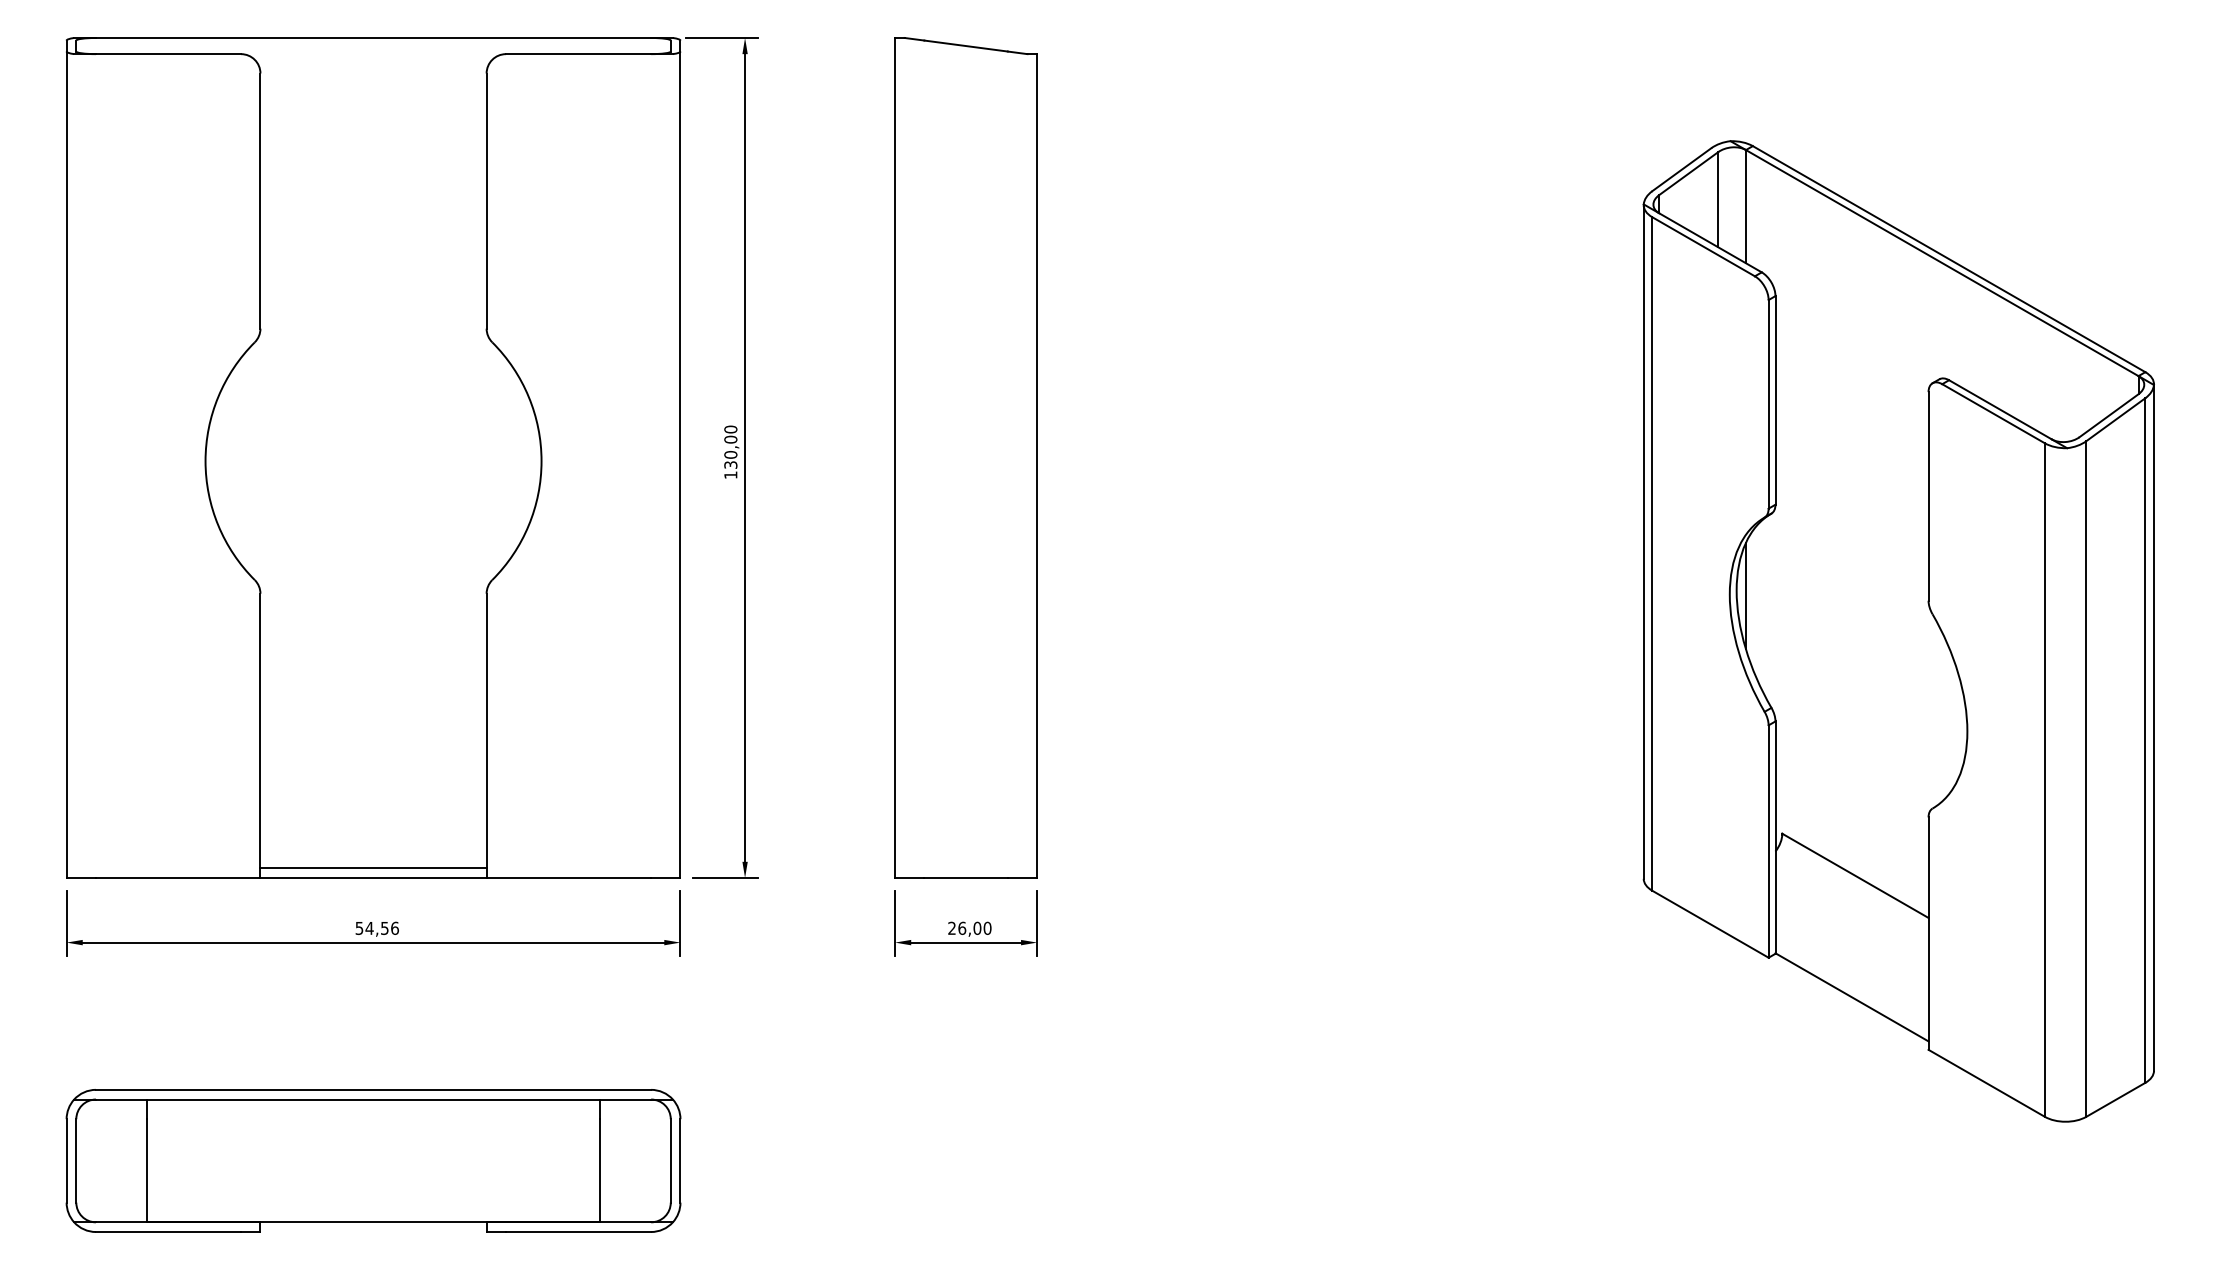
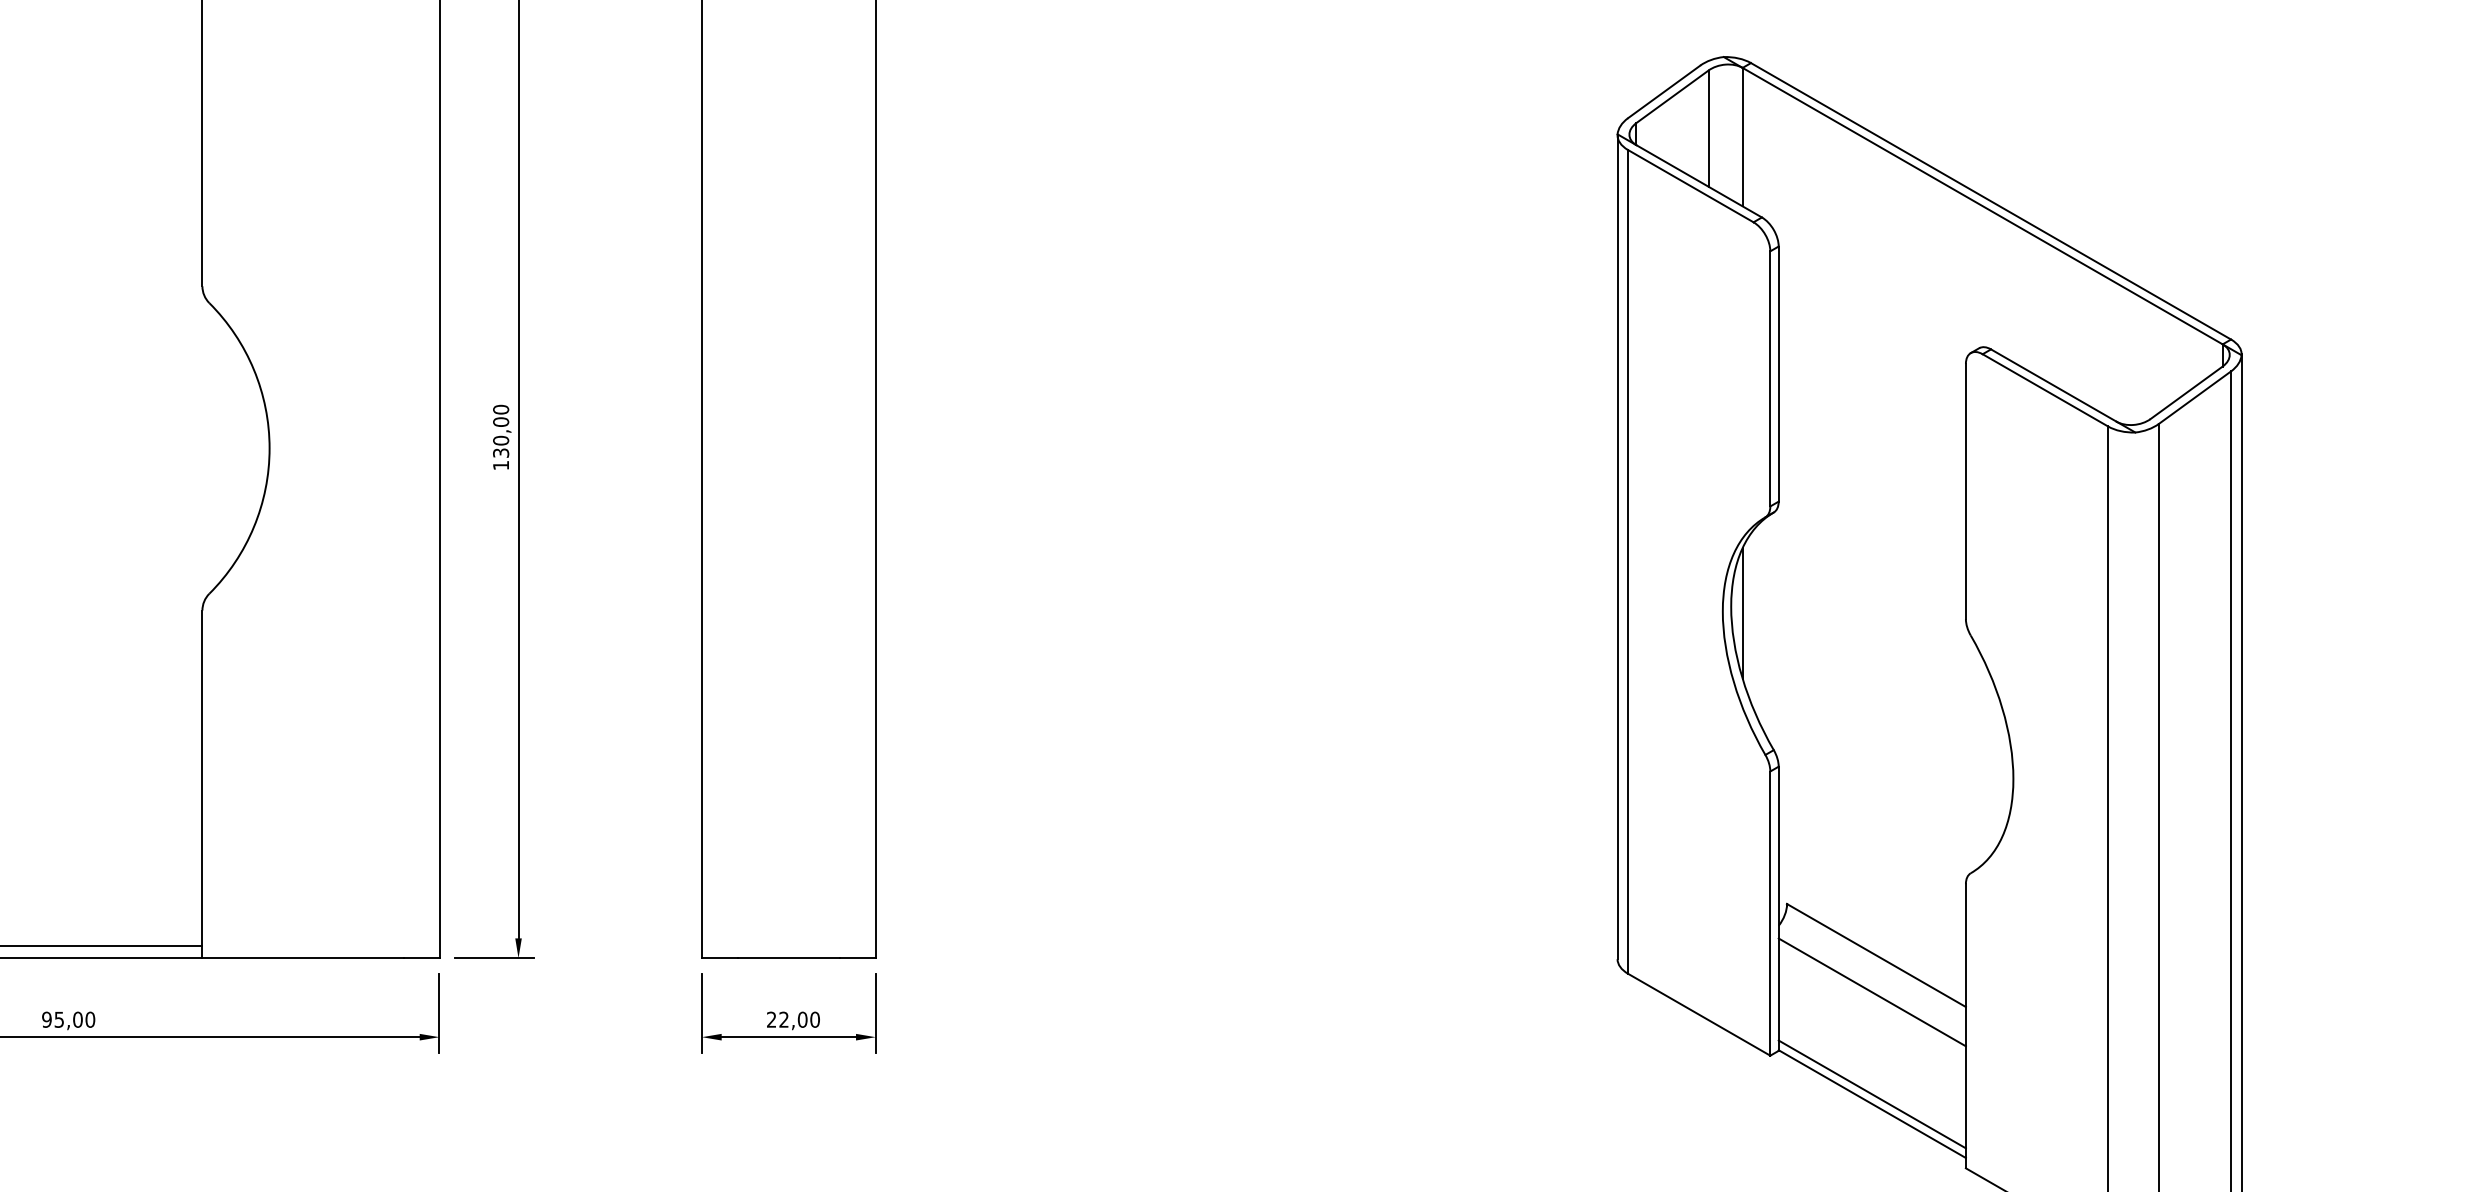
line: (1851, 905) -> (1871, 991), added
text: (376, 927) -> (67, 1018), 54,56 -> 95,00
text: (962, 927) -> (784, 1018), 26,00 -> 22,00
line: (1851, 989) -> (1871, 1094), added

